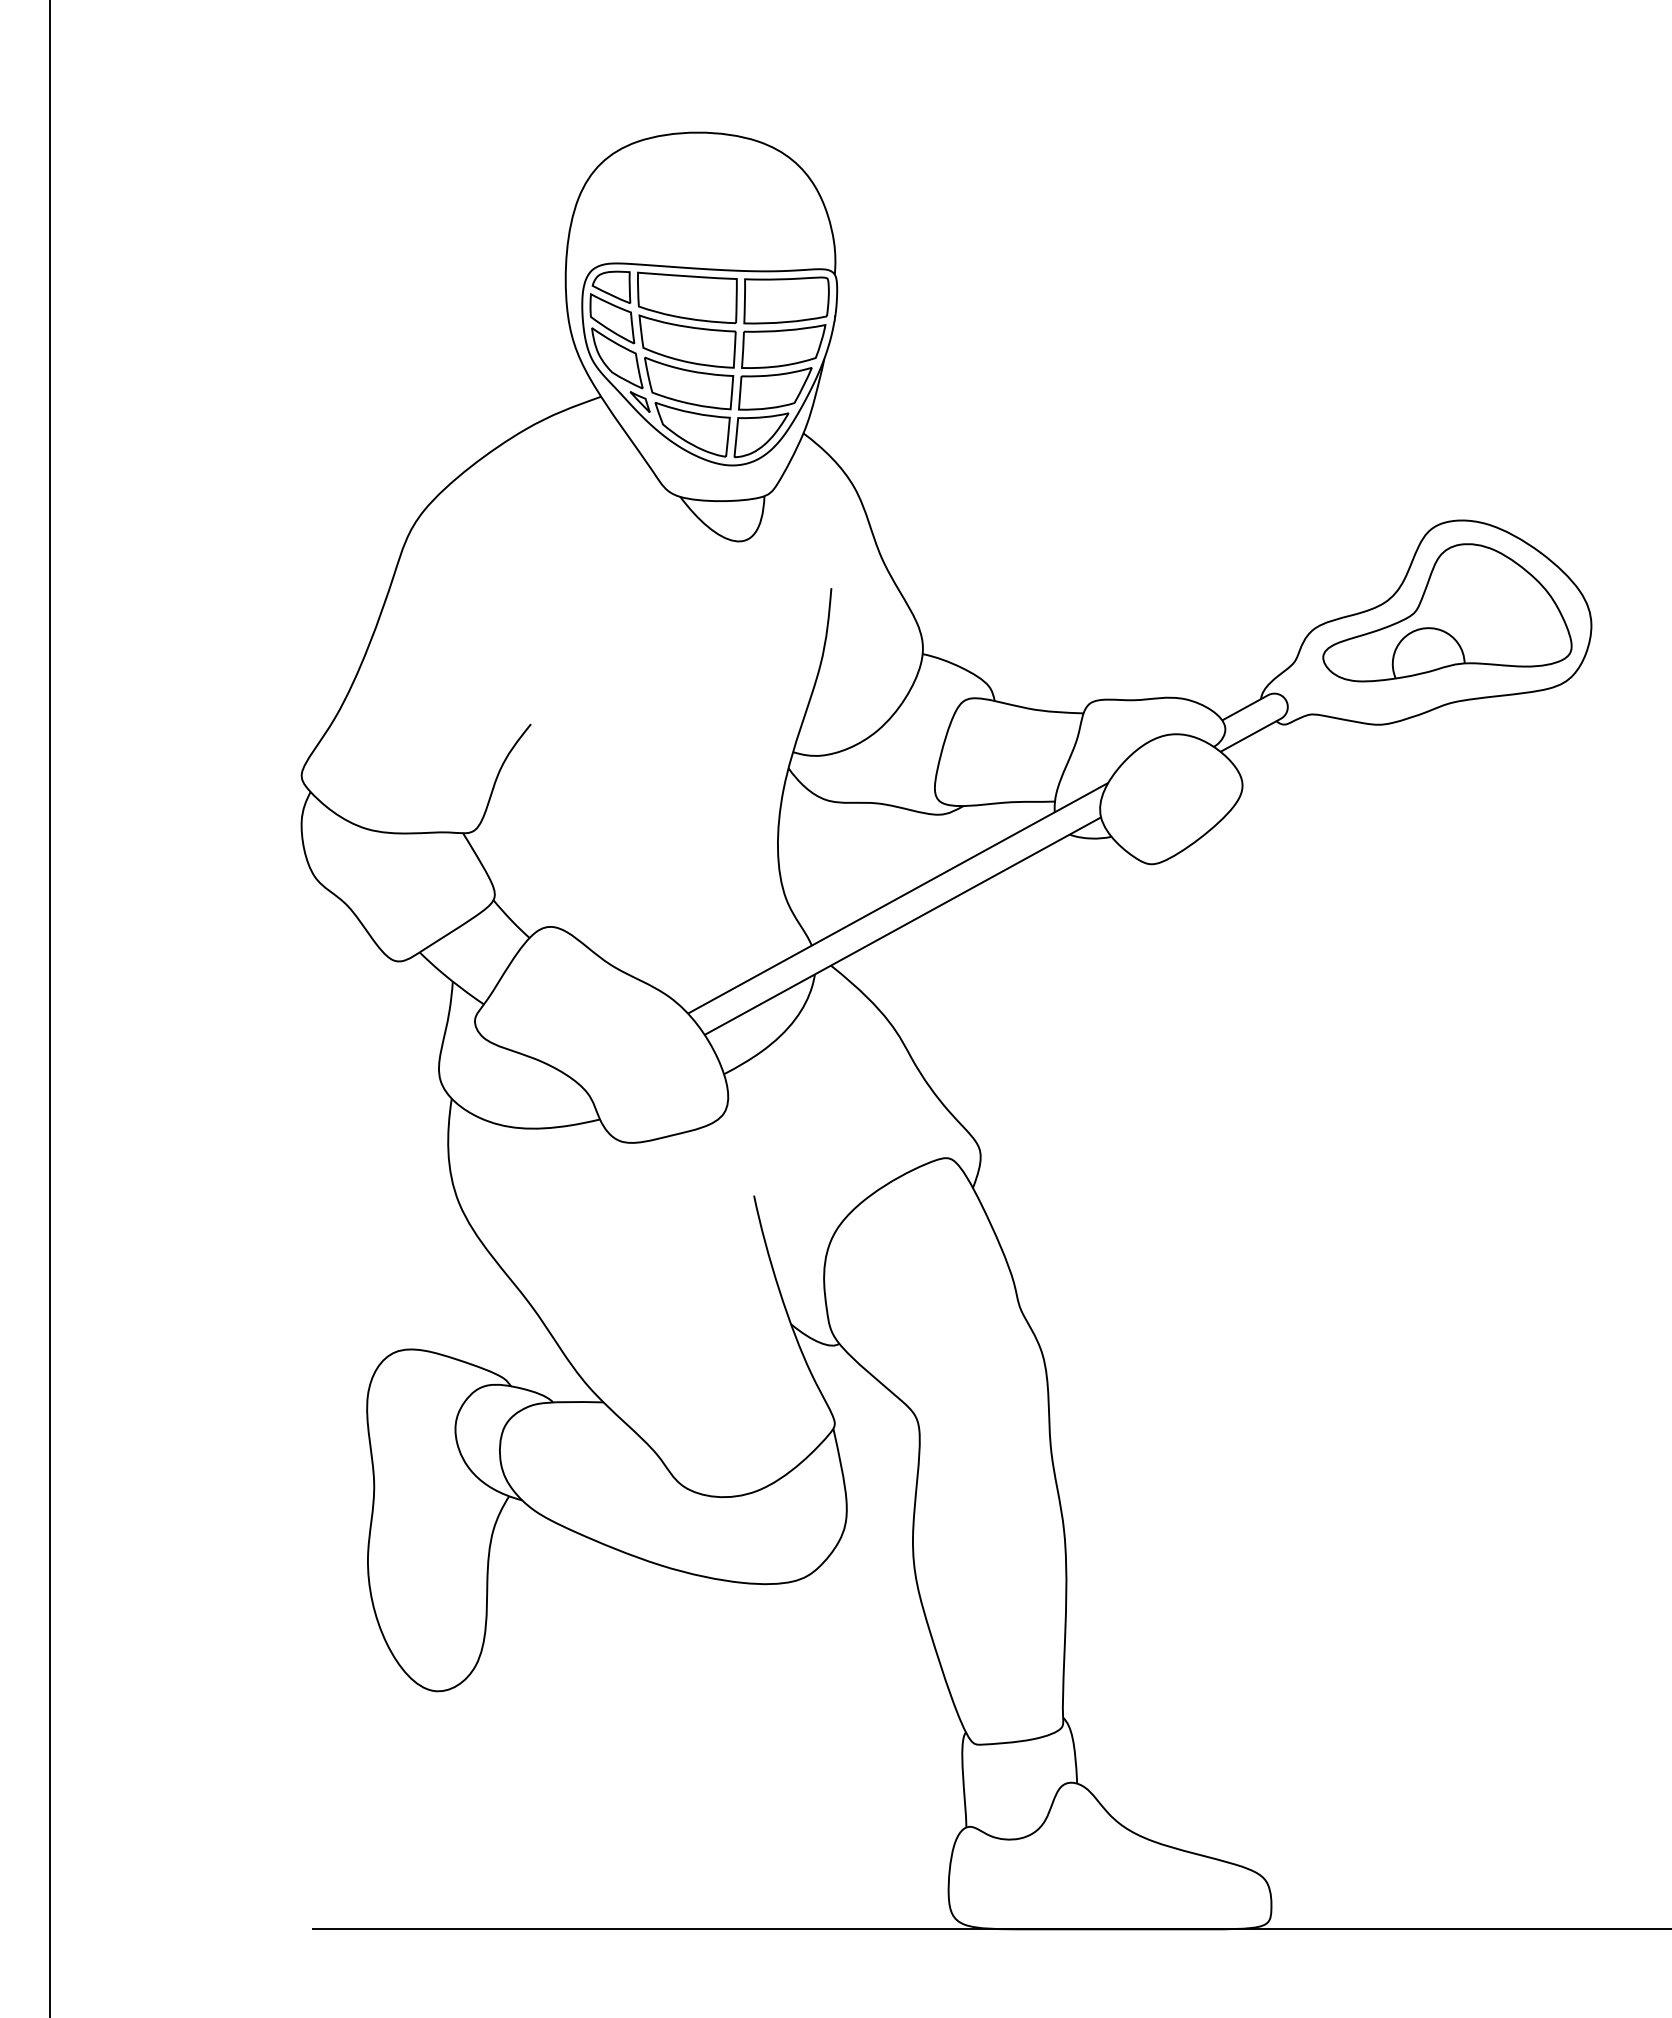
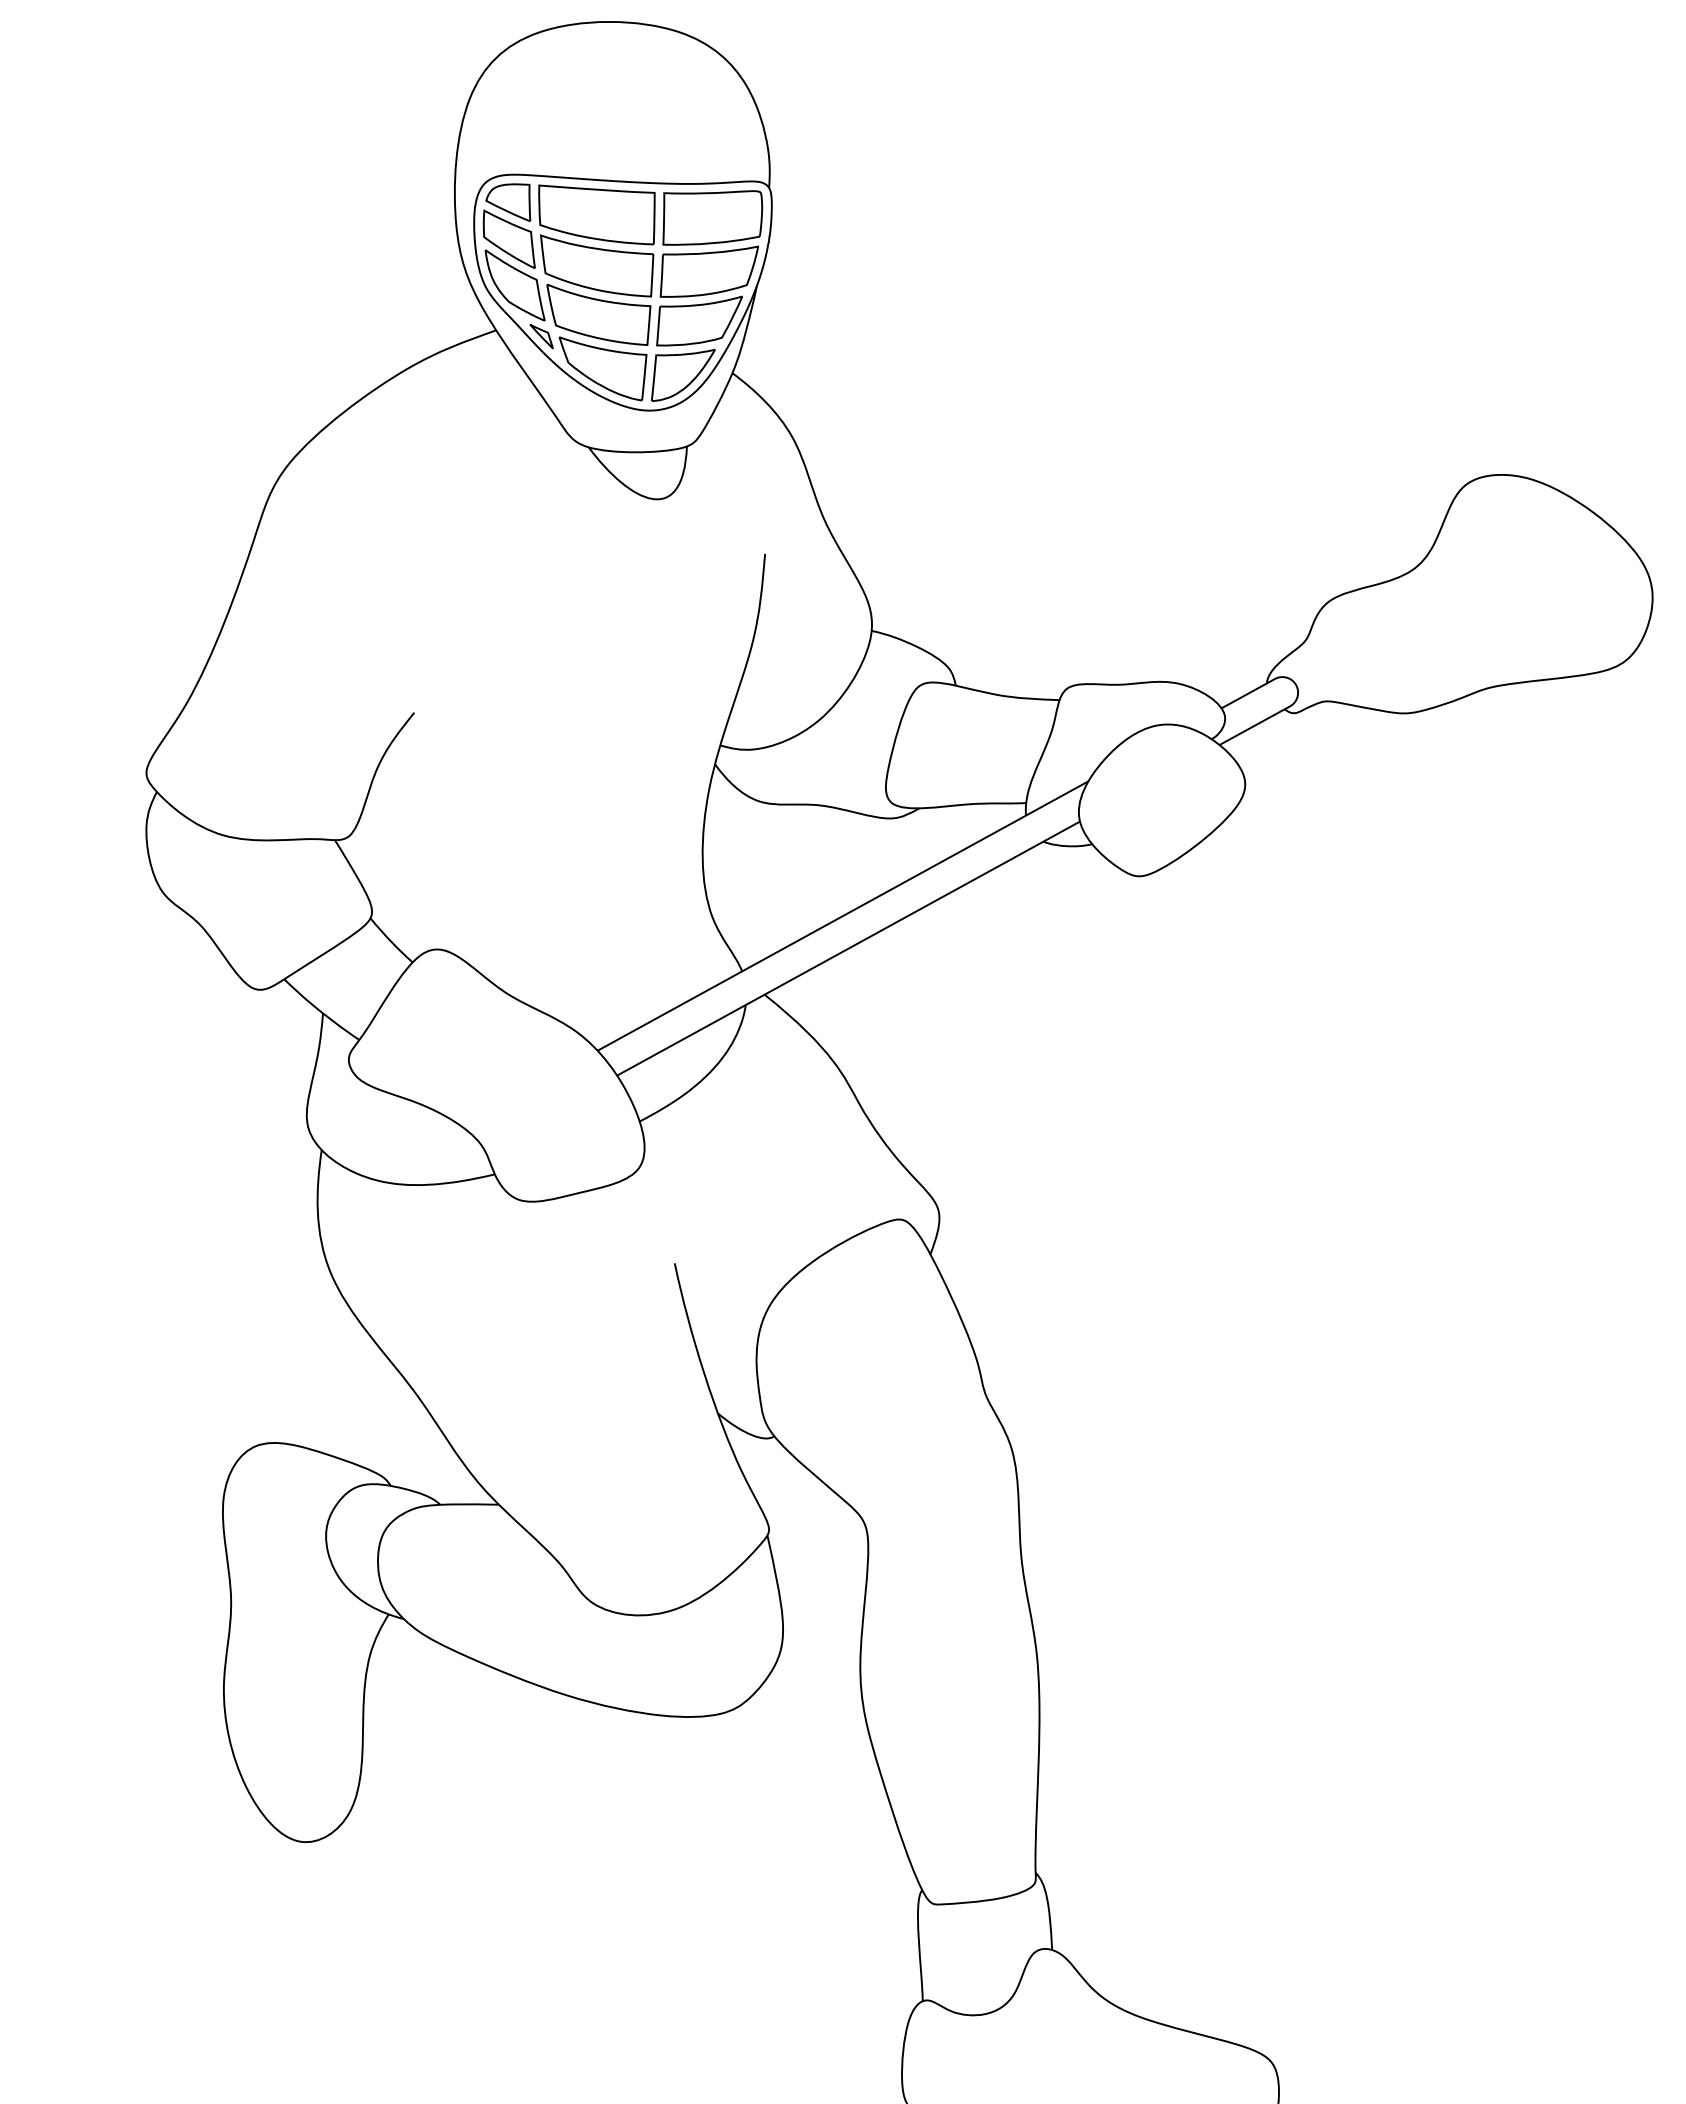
part: (1447, 612) -> (1484, 582), removed

